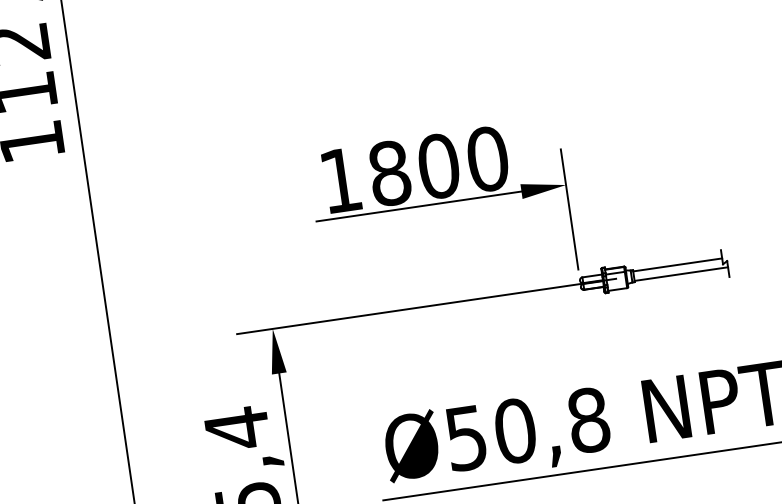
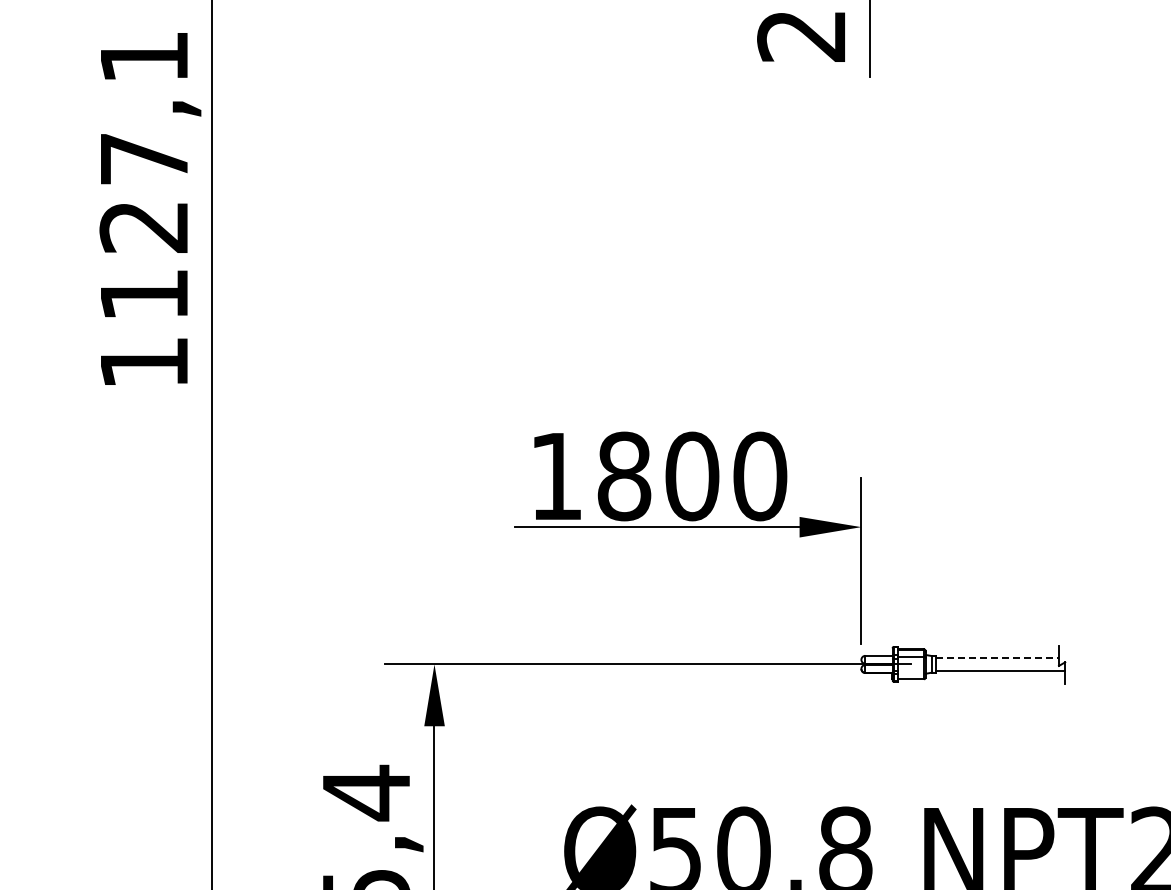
line: (677, 264) -> (997, 657), solid -> dashed

